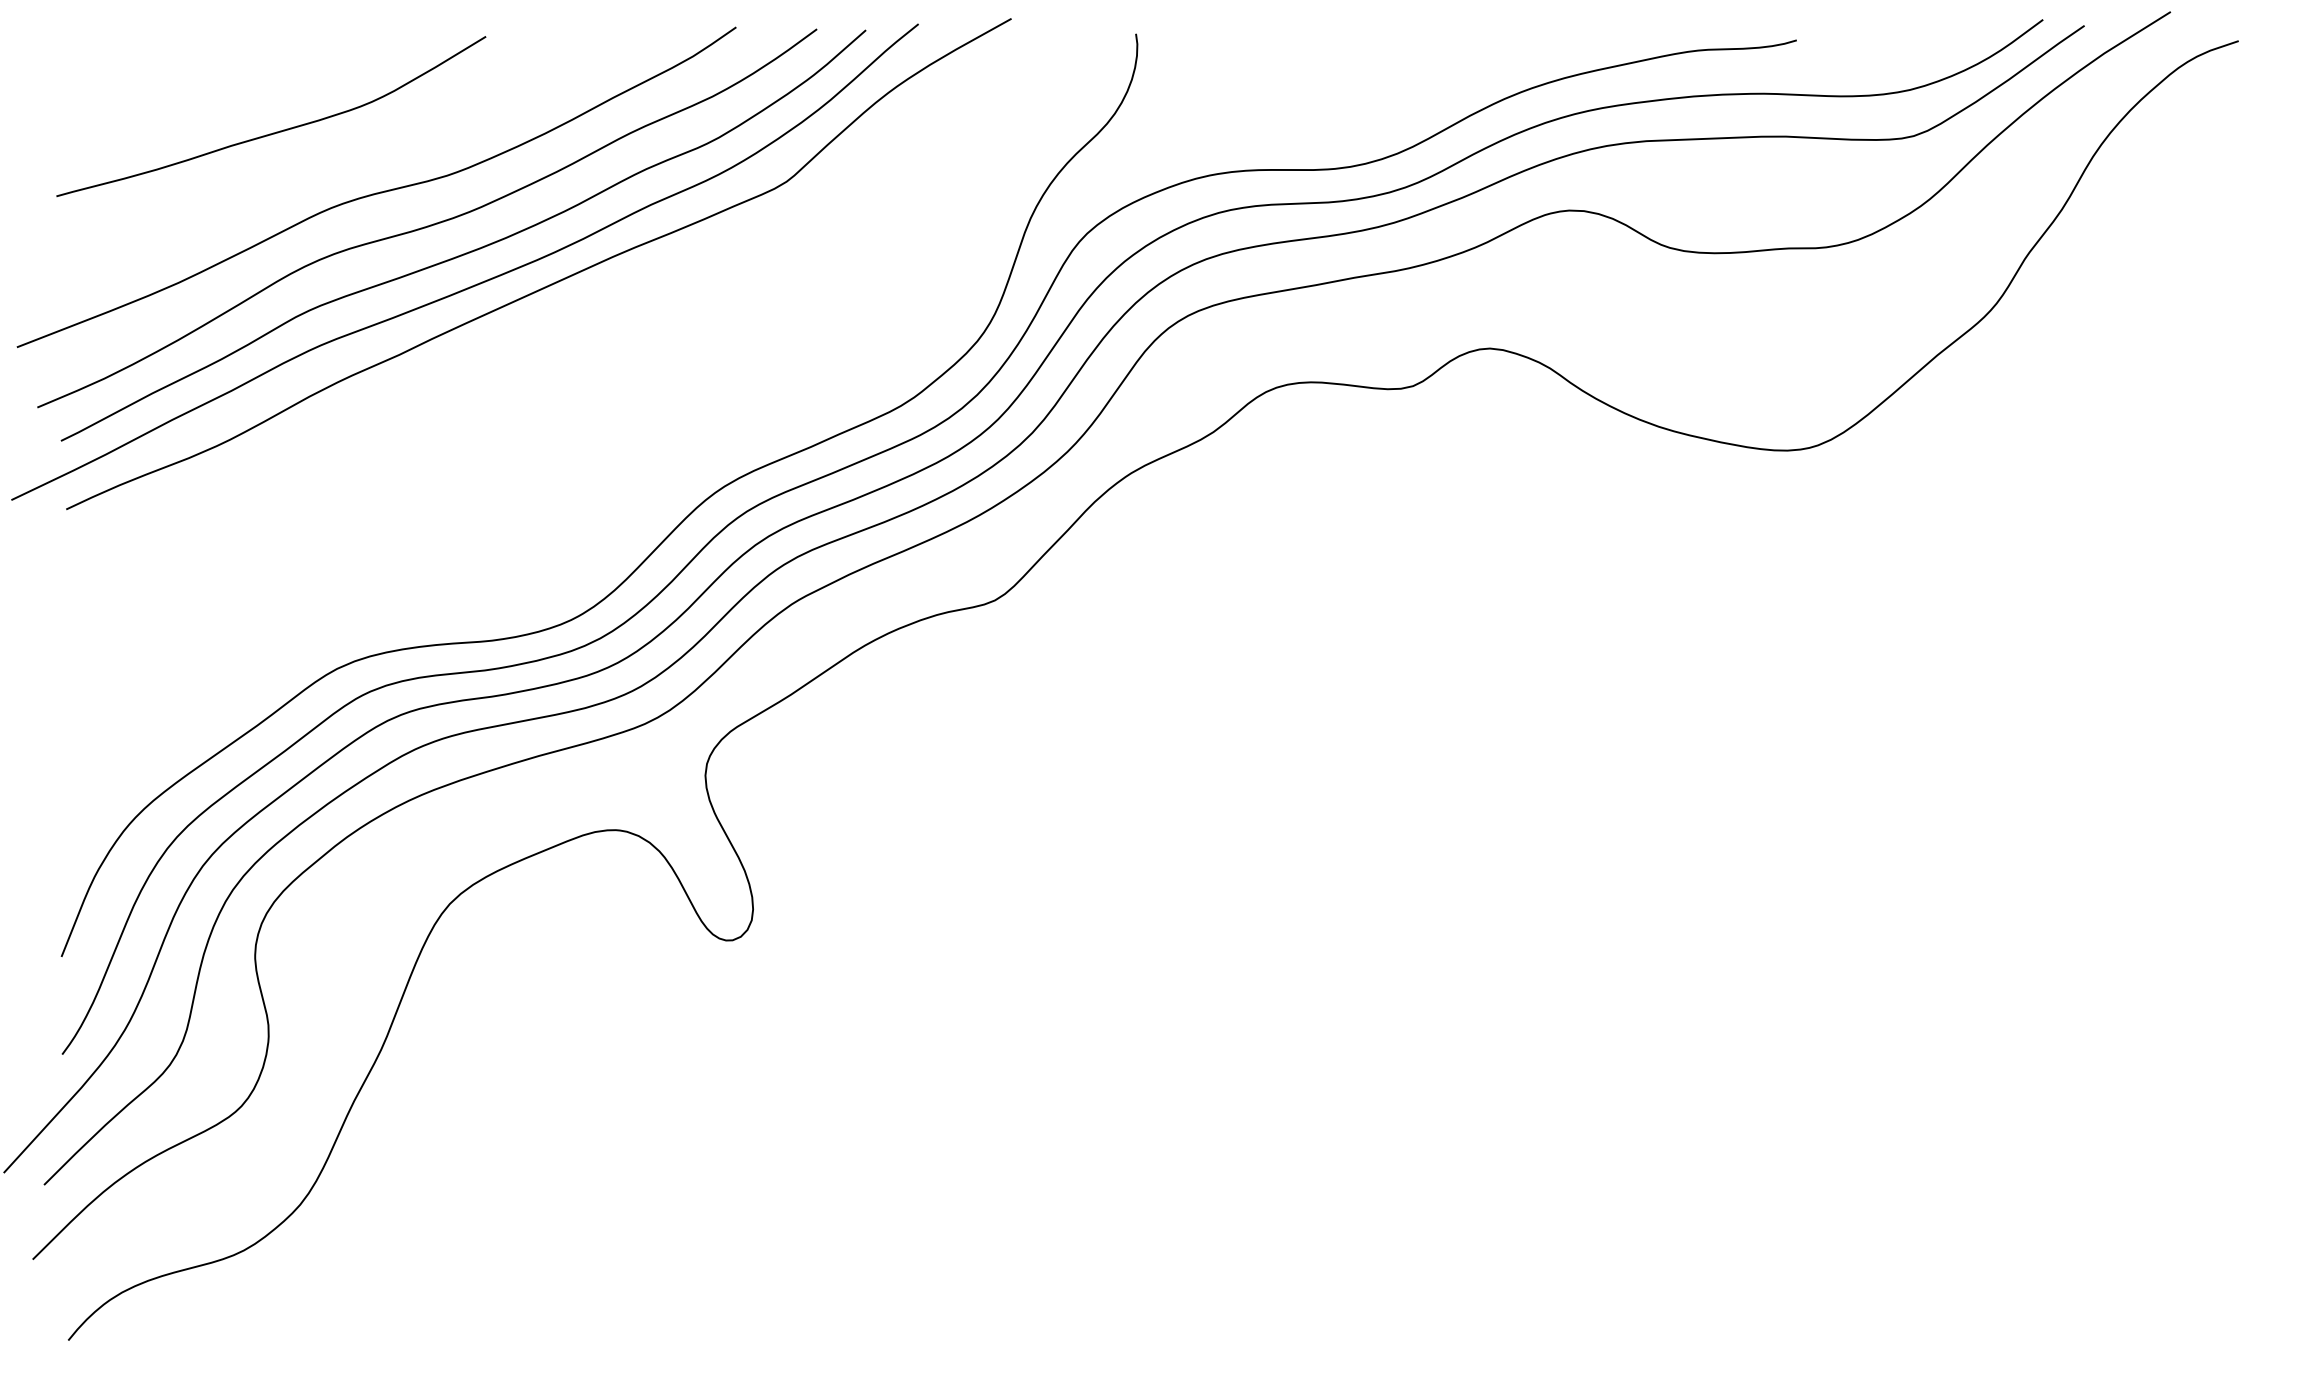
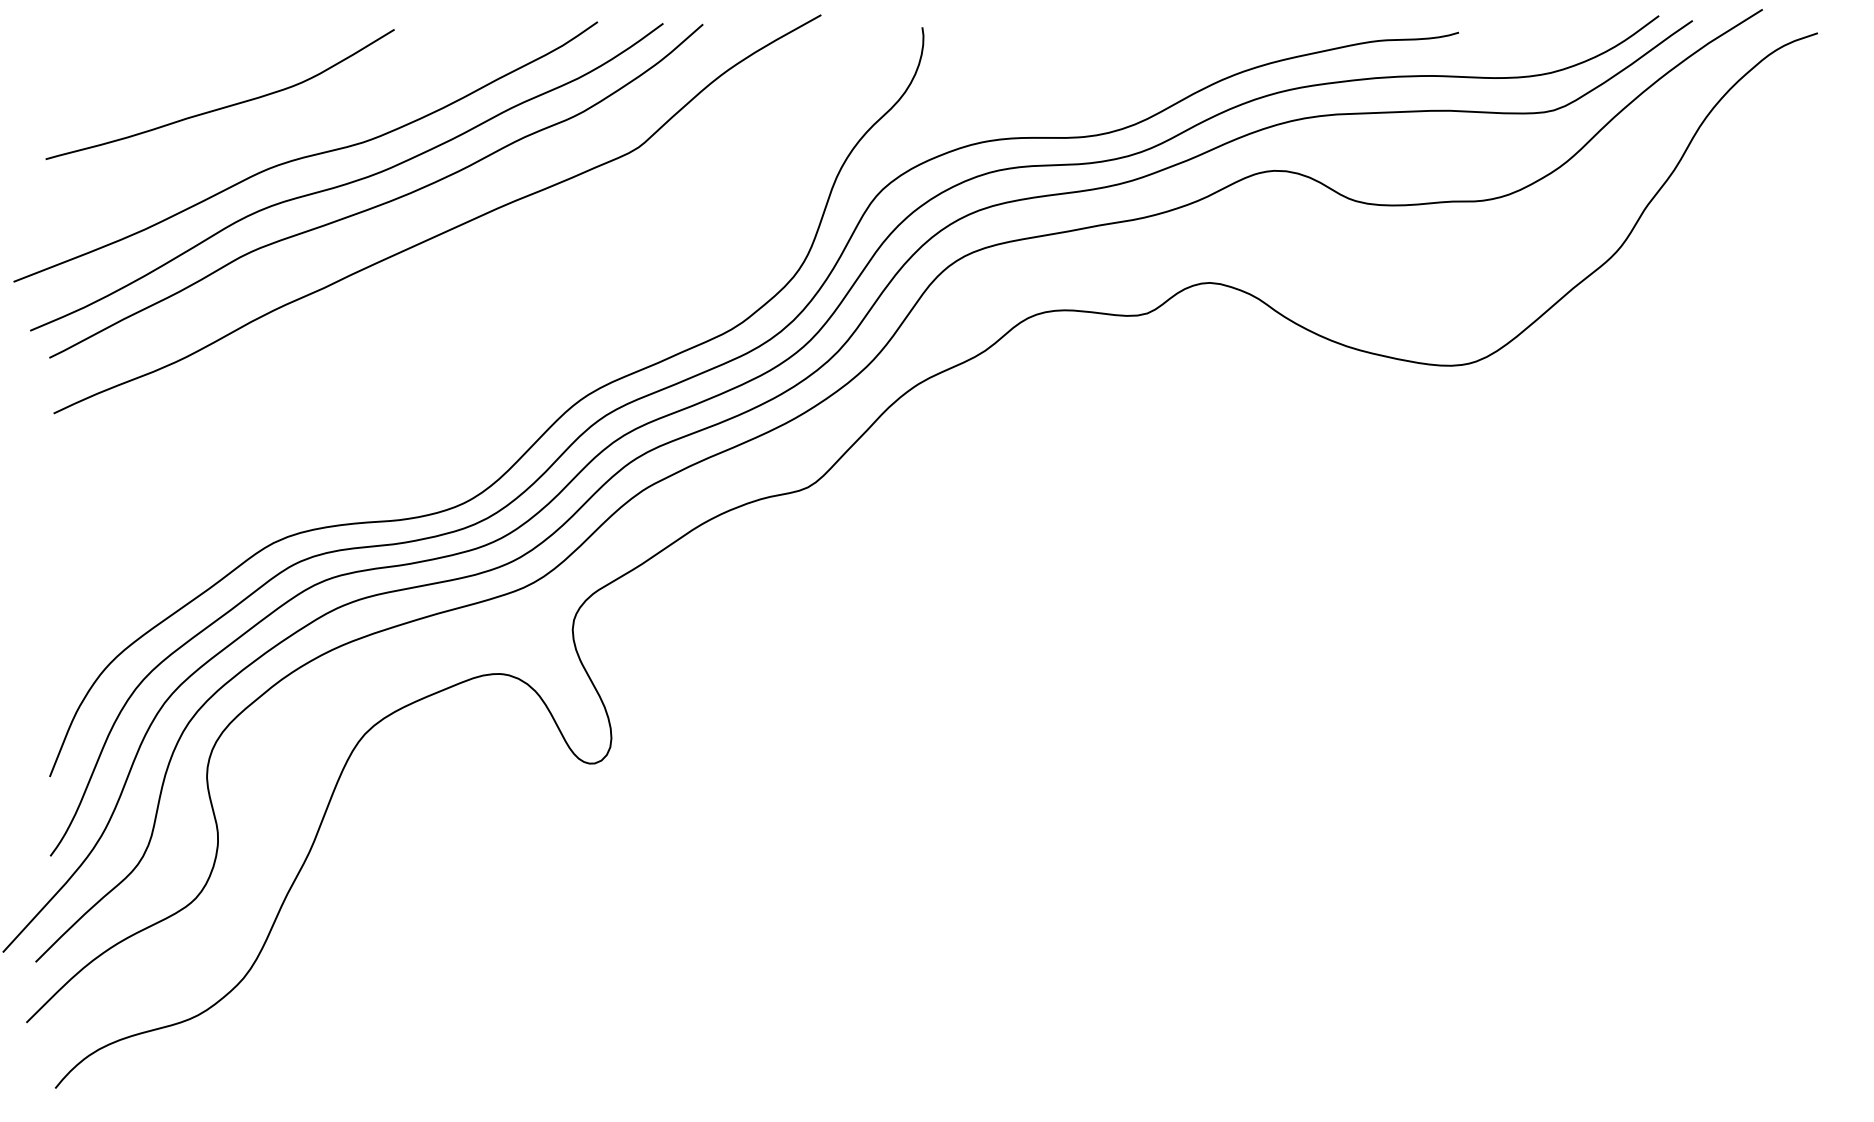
curve: (474, 284) -> (385, 230), removed

